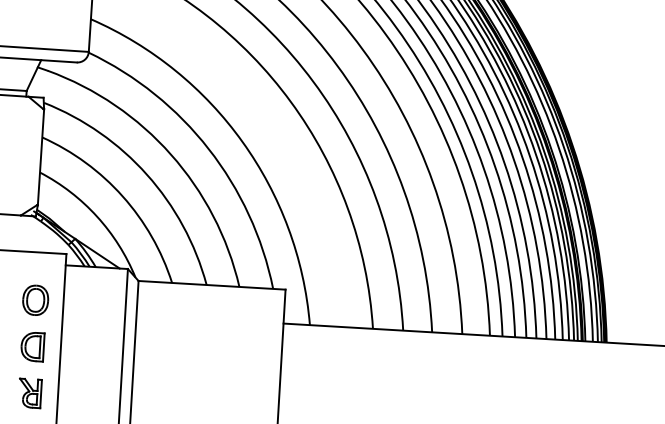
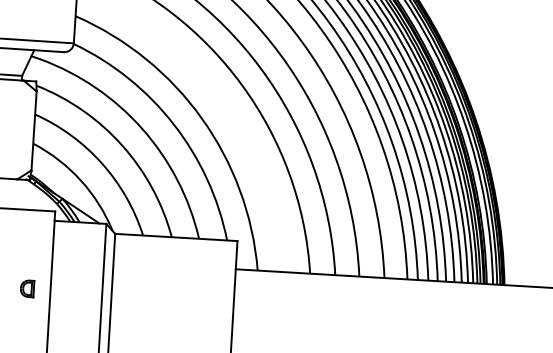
part: (35, 299) -> (29, 249), removed
part: (33, 346) -> (27, 288), size x0.7
part: (30, 393) -> (25, 327), removed

